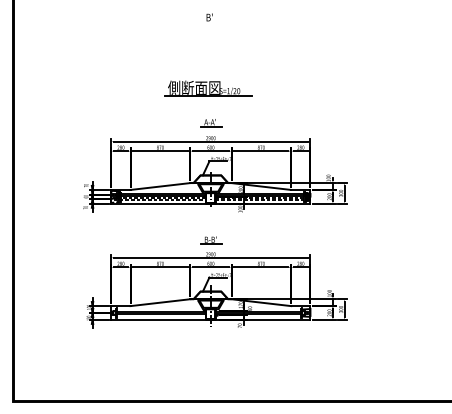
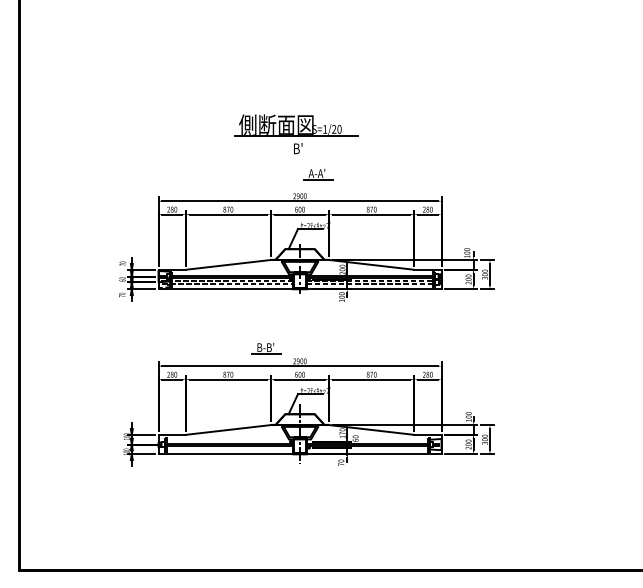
text: (209, 17) -> (298, 148), moved
part: (211, 122) -> (318, 174), moved
part: (211, 240) -> (266, 348), moved

